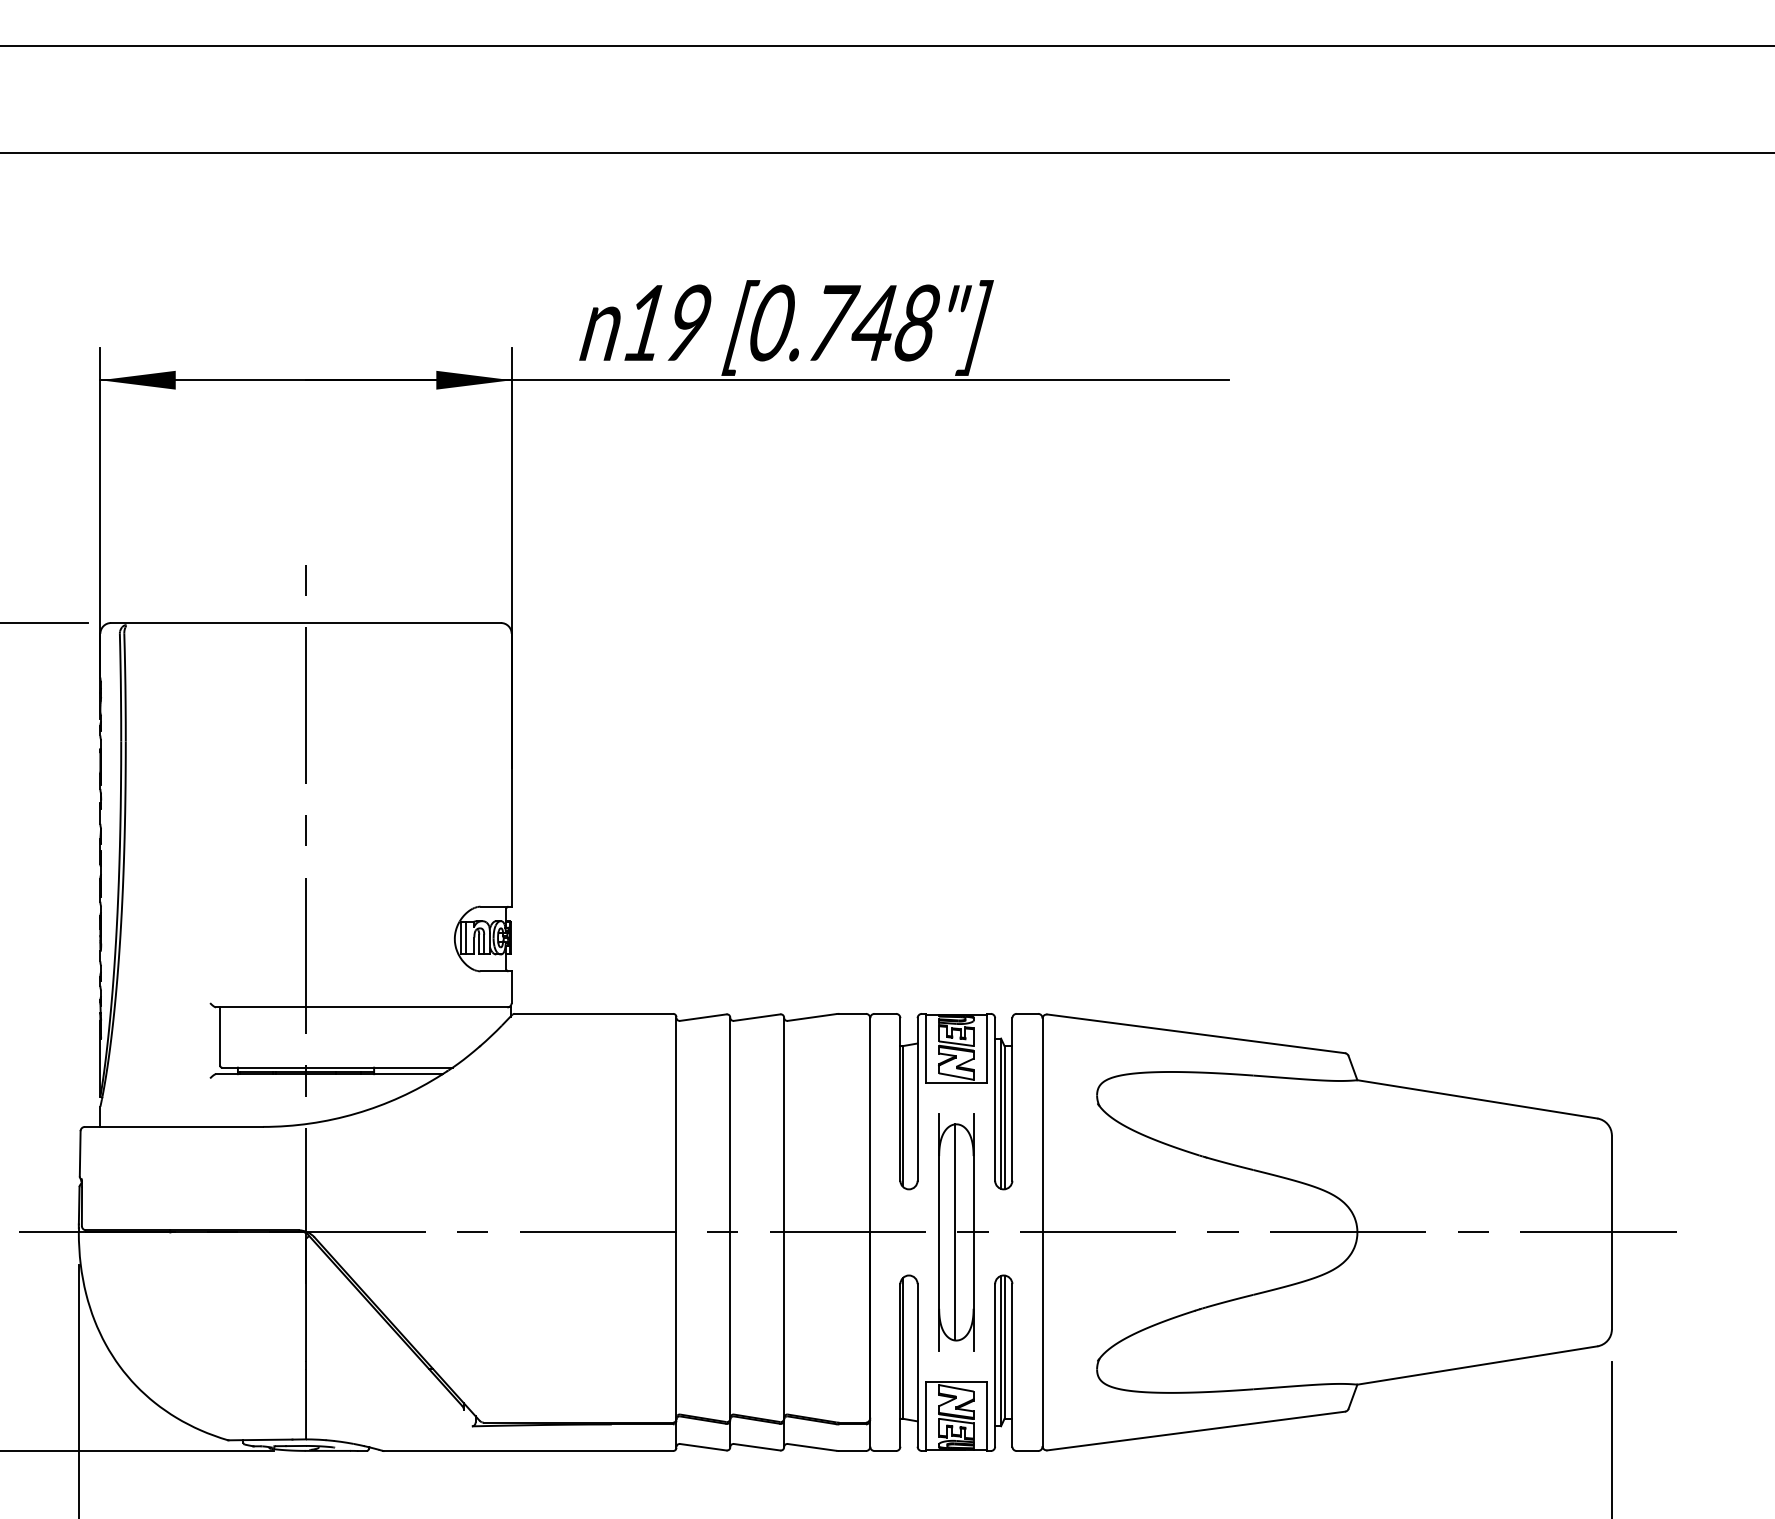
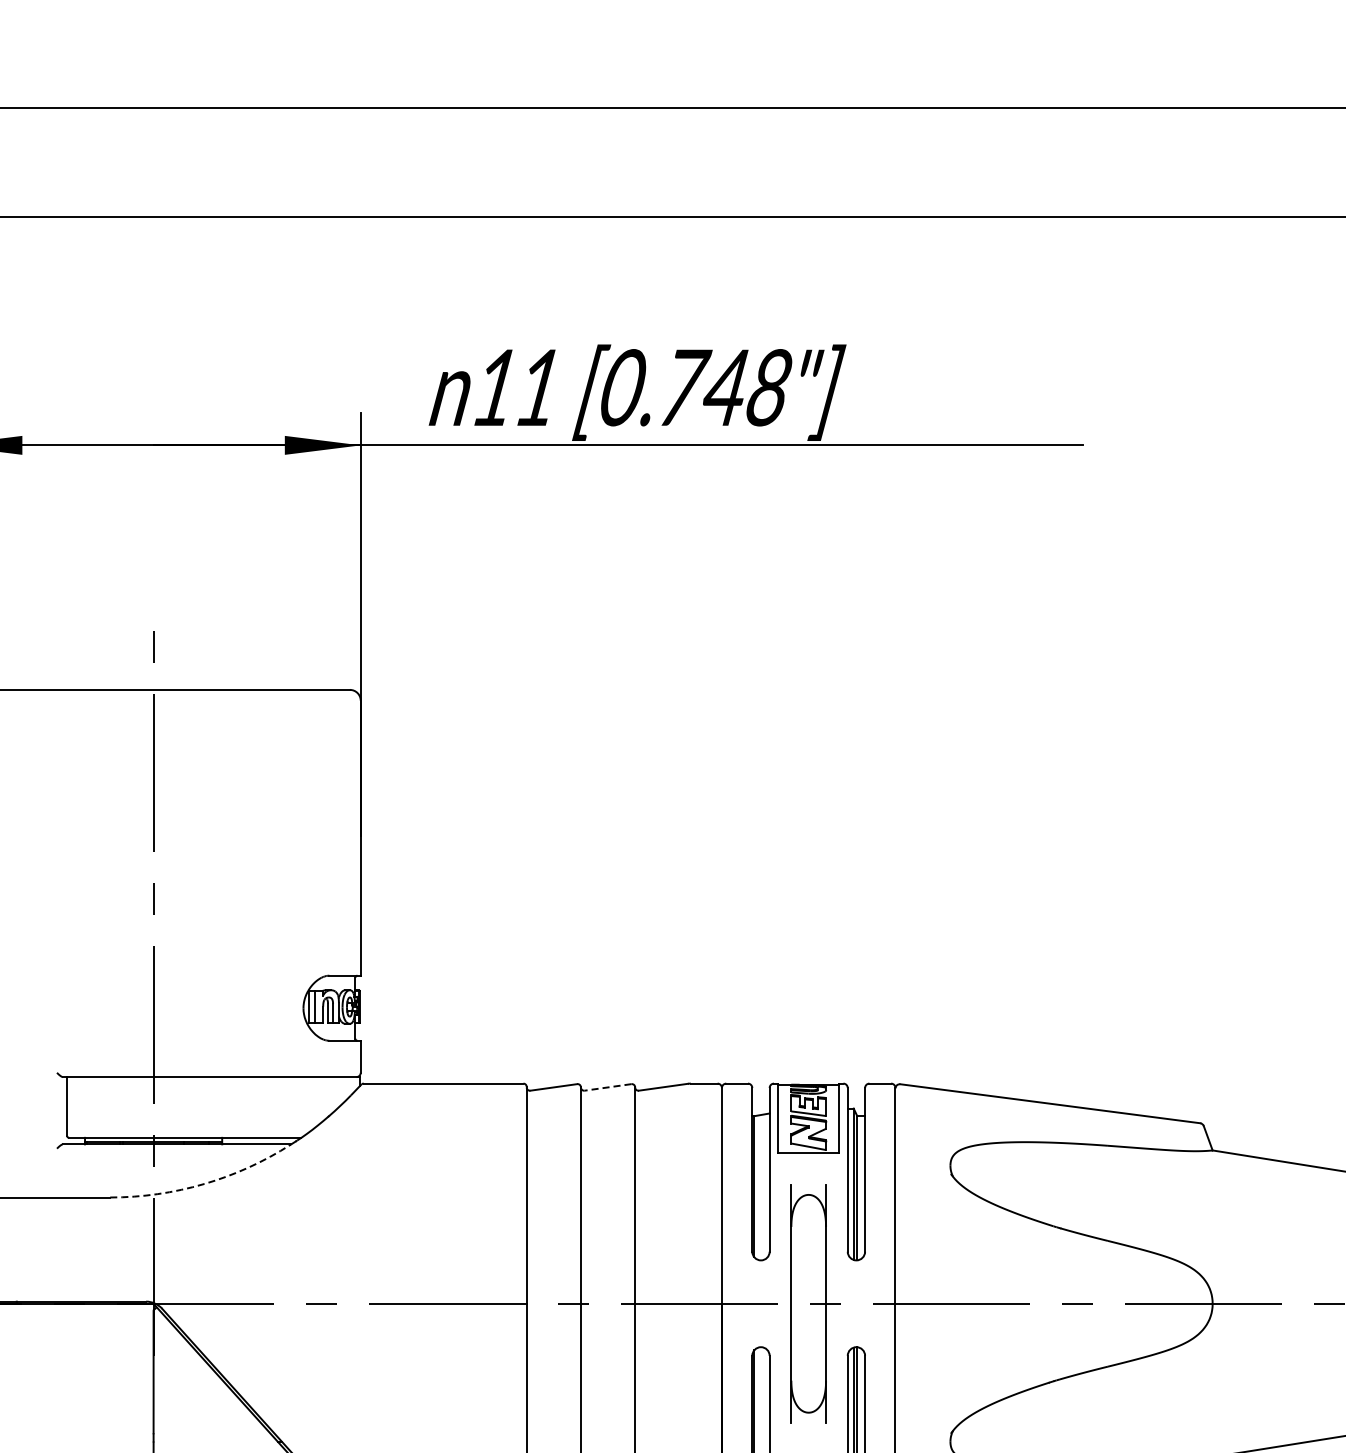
text: (689, 322) -> (539, 387), 19 -> 11
line: (756, 1017) -> (607, 1087), solid -> dashed
arc: (356, 1113) -> (204, 1183), solid -> dashed
line: (954, 1232) -> (806, 1303), removed

